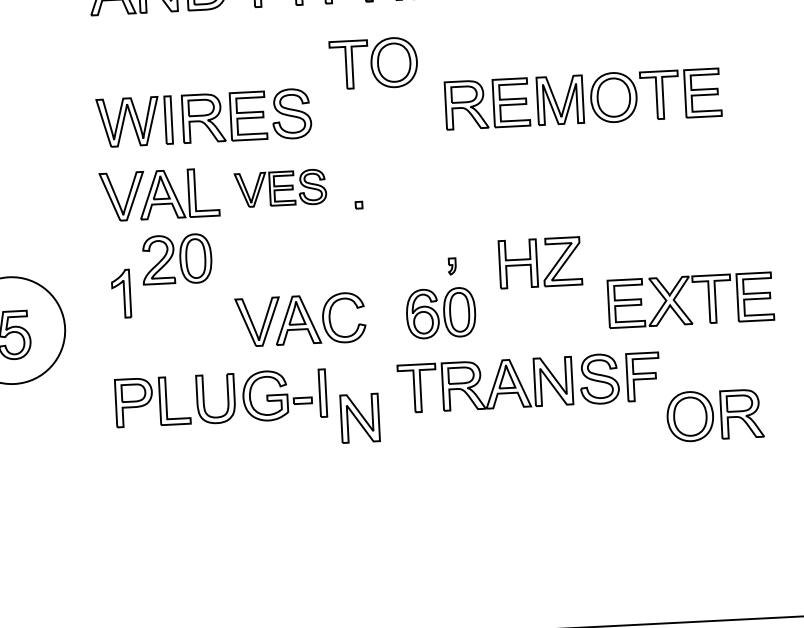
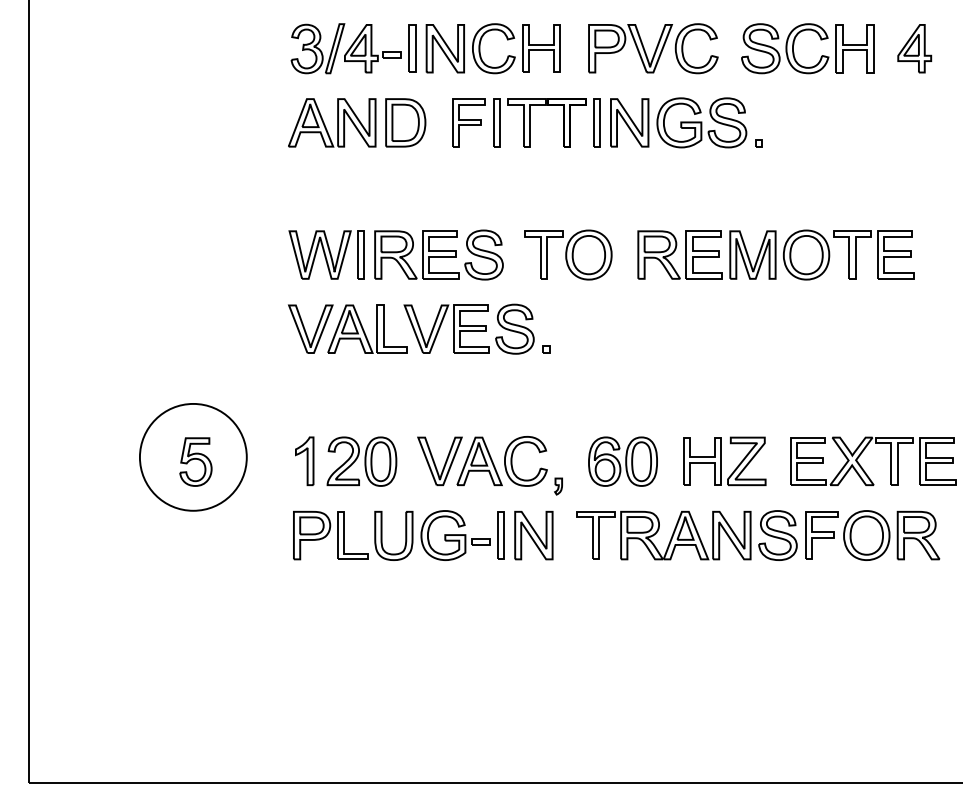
part: (373, 63) -> (568, 254), moved
part: (279, 188) -> (468, 328), size x1.43
part: (176, 259) -> (361, 461), moved
part: (540, 262) -> (724, 461), moved
part: (452, 266) -> (558, 486), moved
part: (121, 294) -> (304, 461), moved
part: (715, 415) -> (891, 535), moved
part: (359, 418) -> (533, 535), moved

